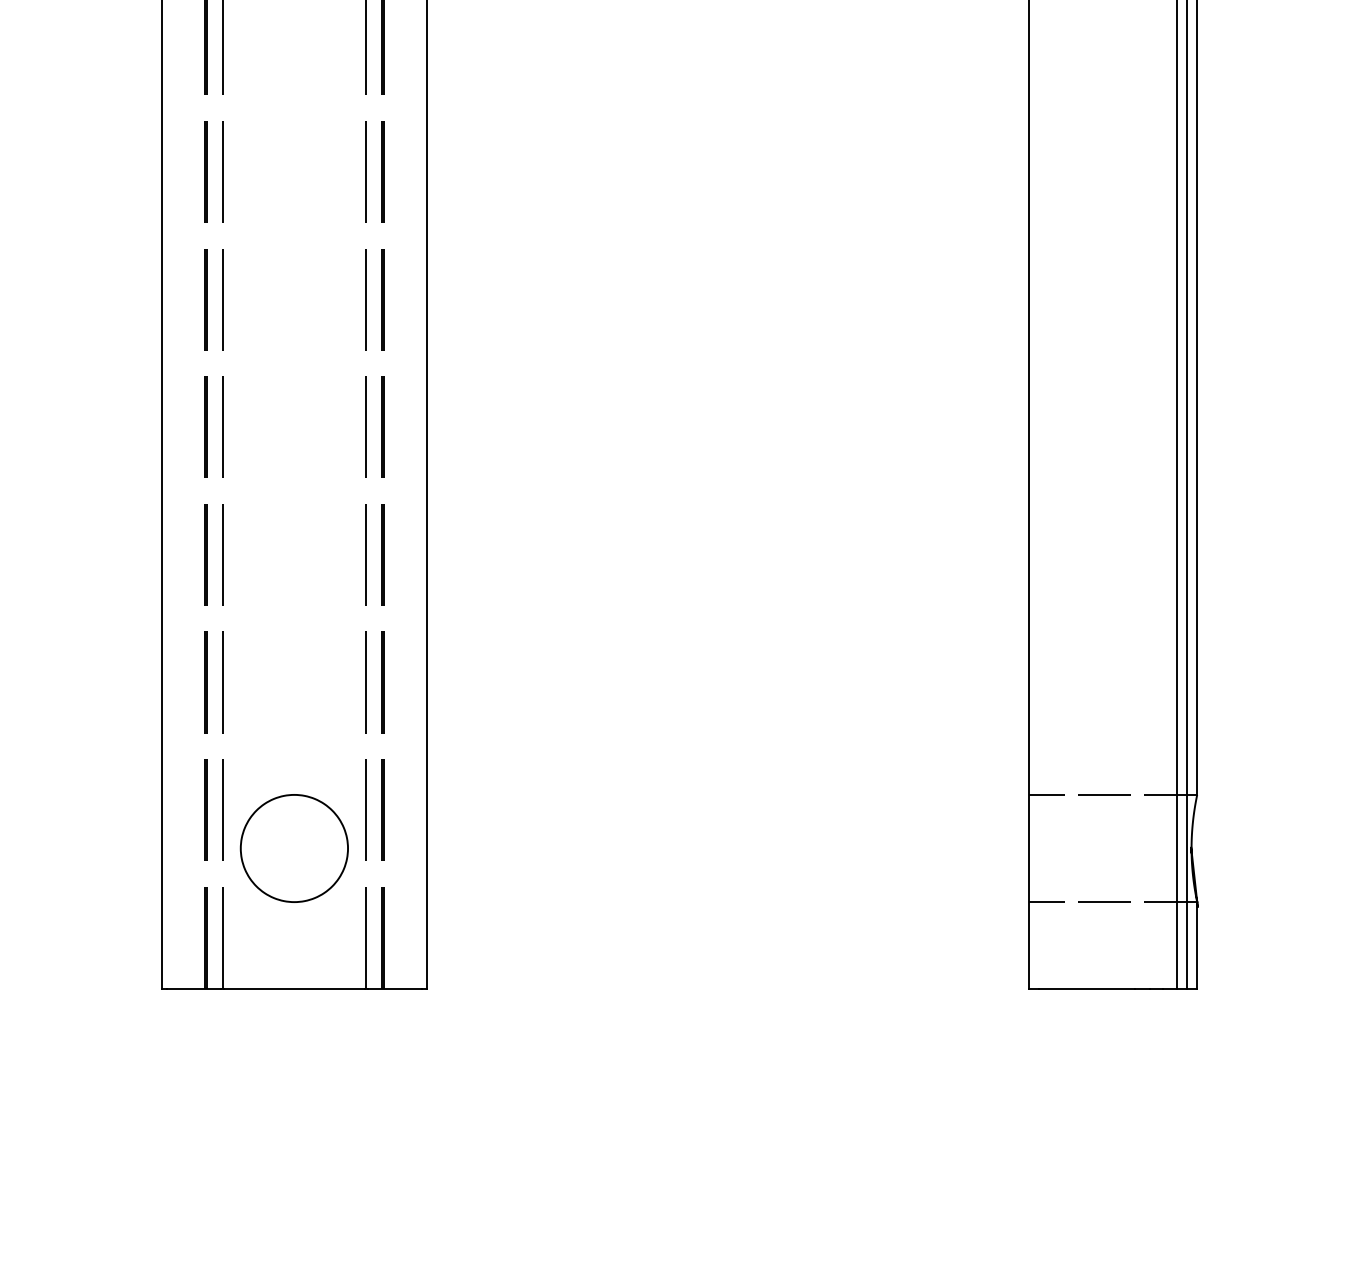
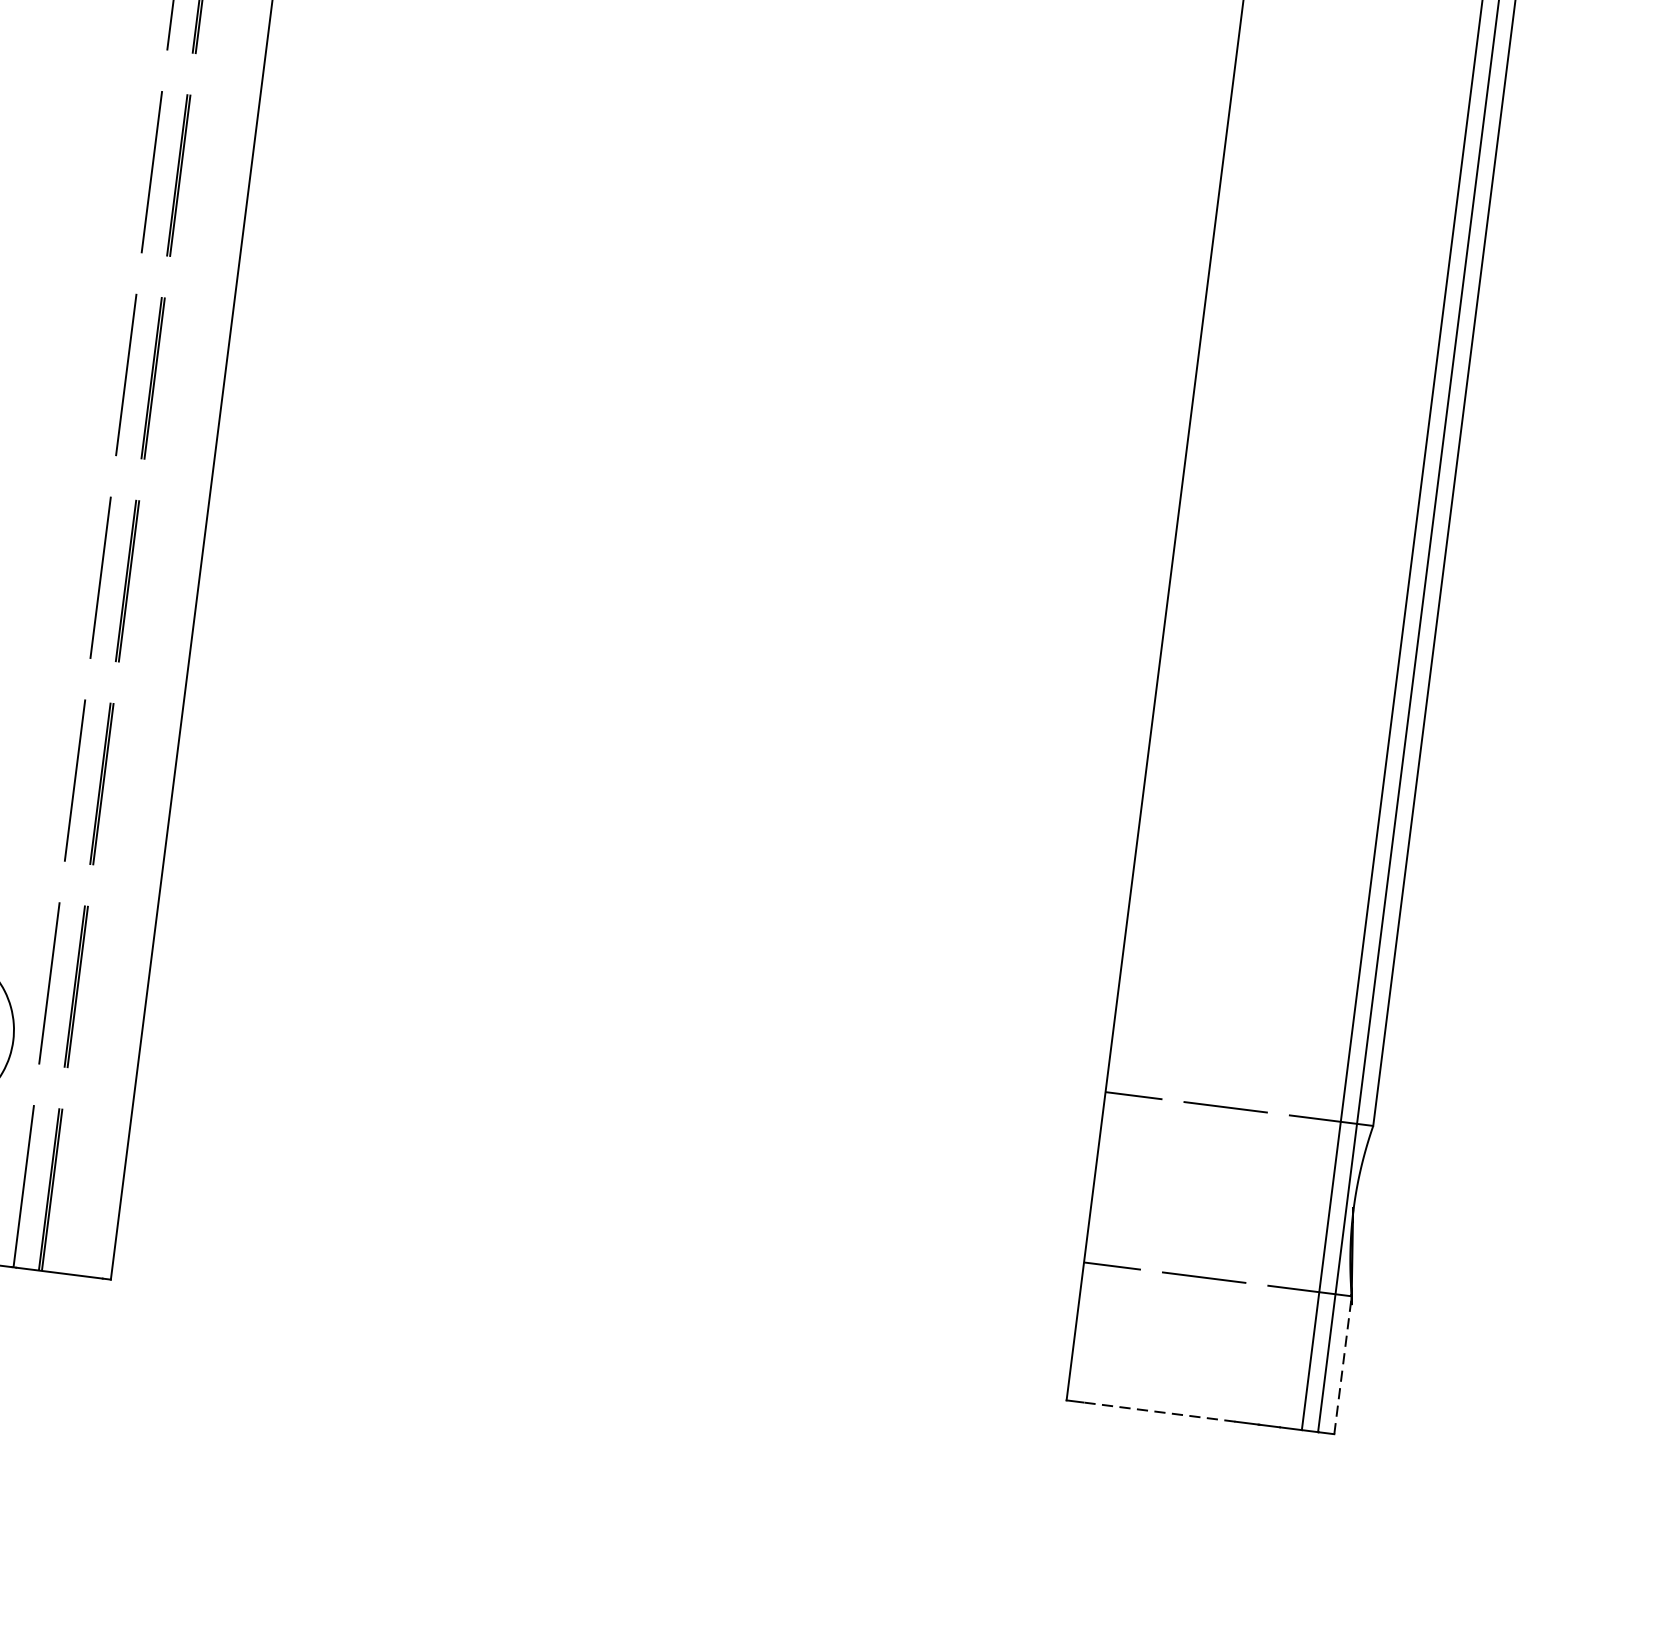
line: (1197, 945) -> (1343, 1365), solid -> dashed
line: (1087, 988) -> (1160, 1411), solid -> dashed

